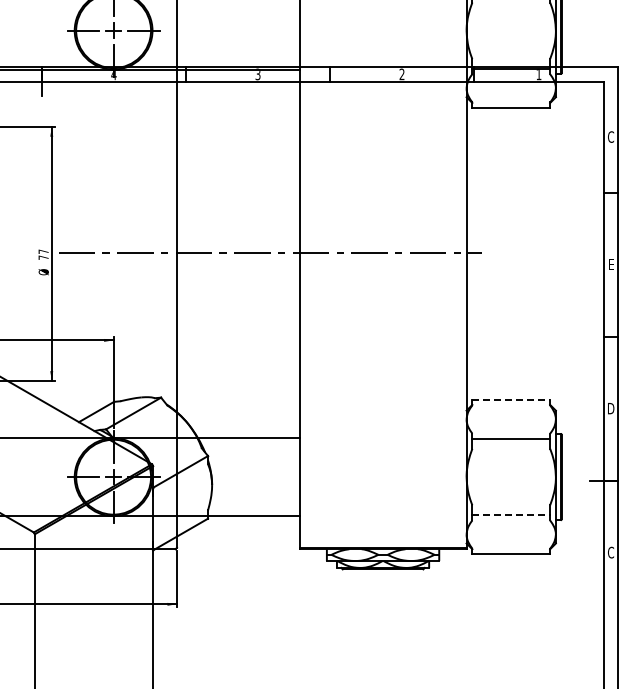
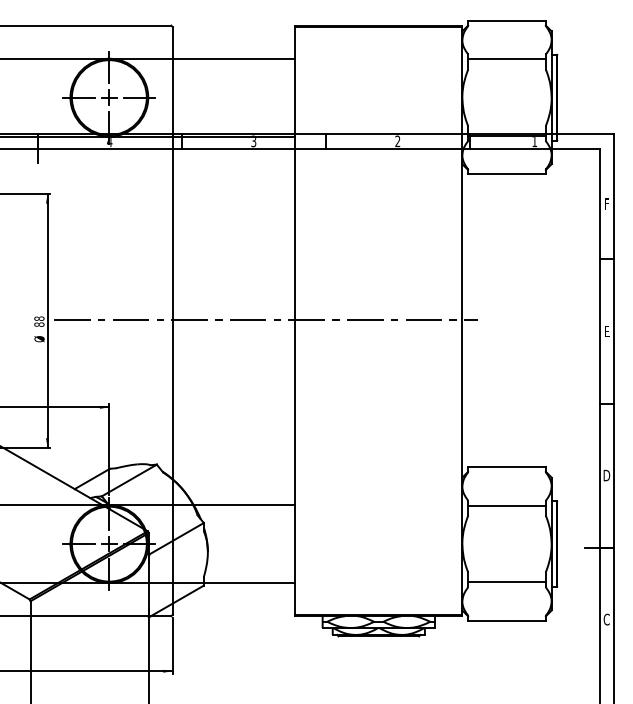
text: (610, 136) -> (606, 203), C -> F
text: (43, 254) -> (39, 321), 77 -> 88
line: (511, 400) -> (507, 467), dashed -> solid
line: (511, 515) -> (507, 582), dashed -> solid

